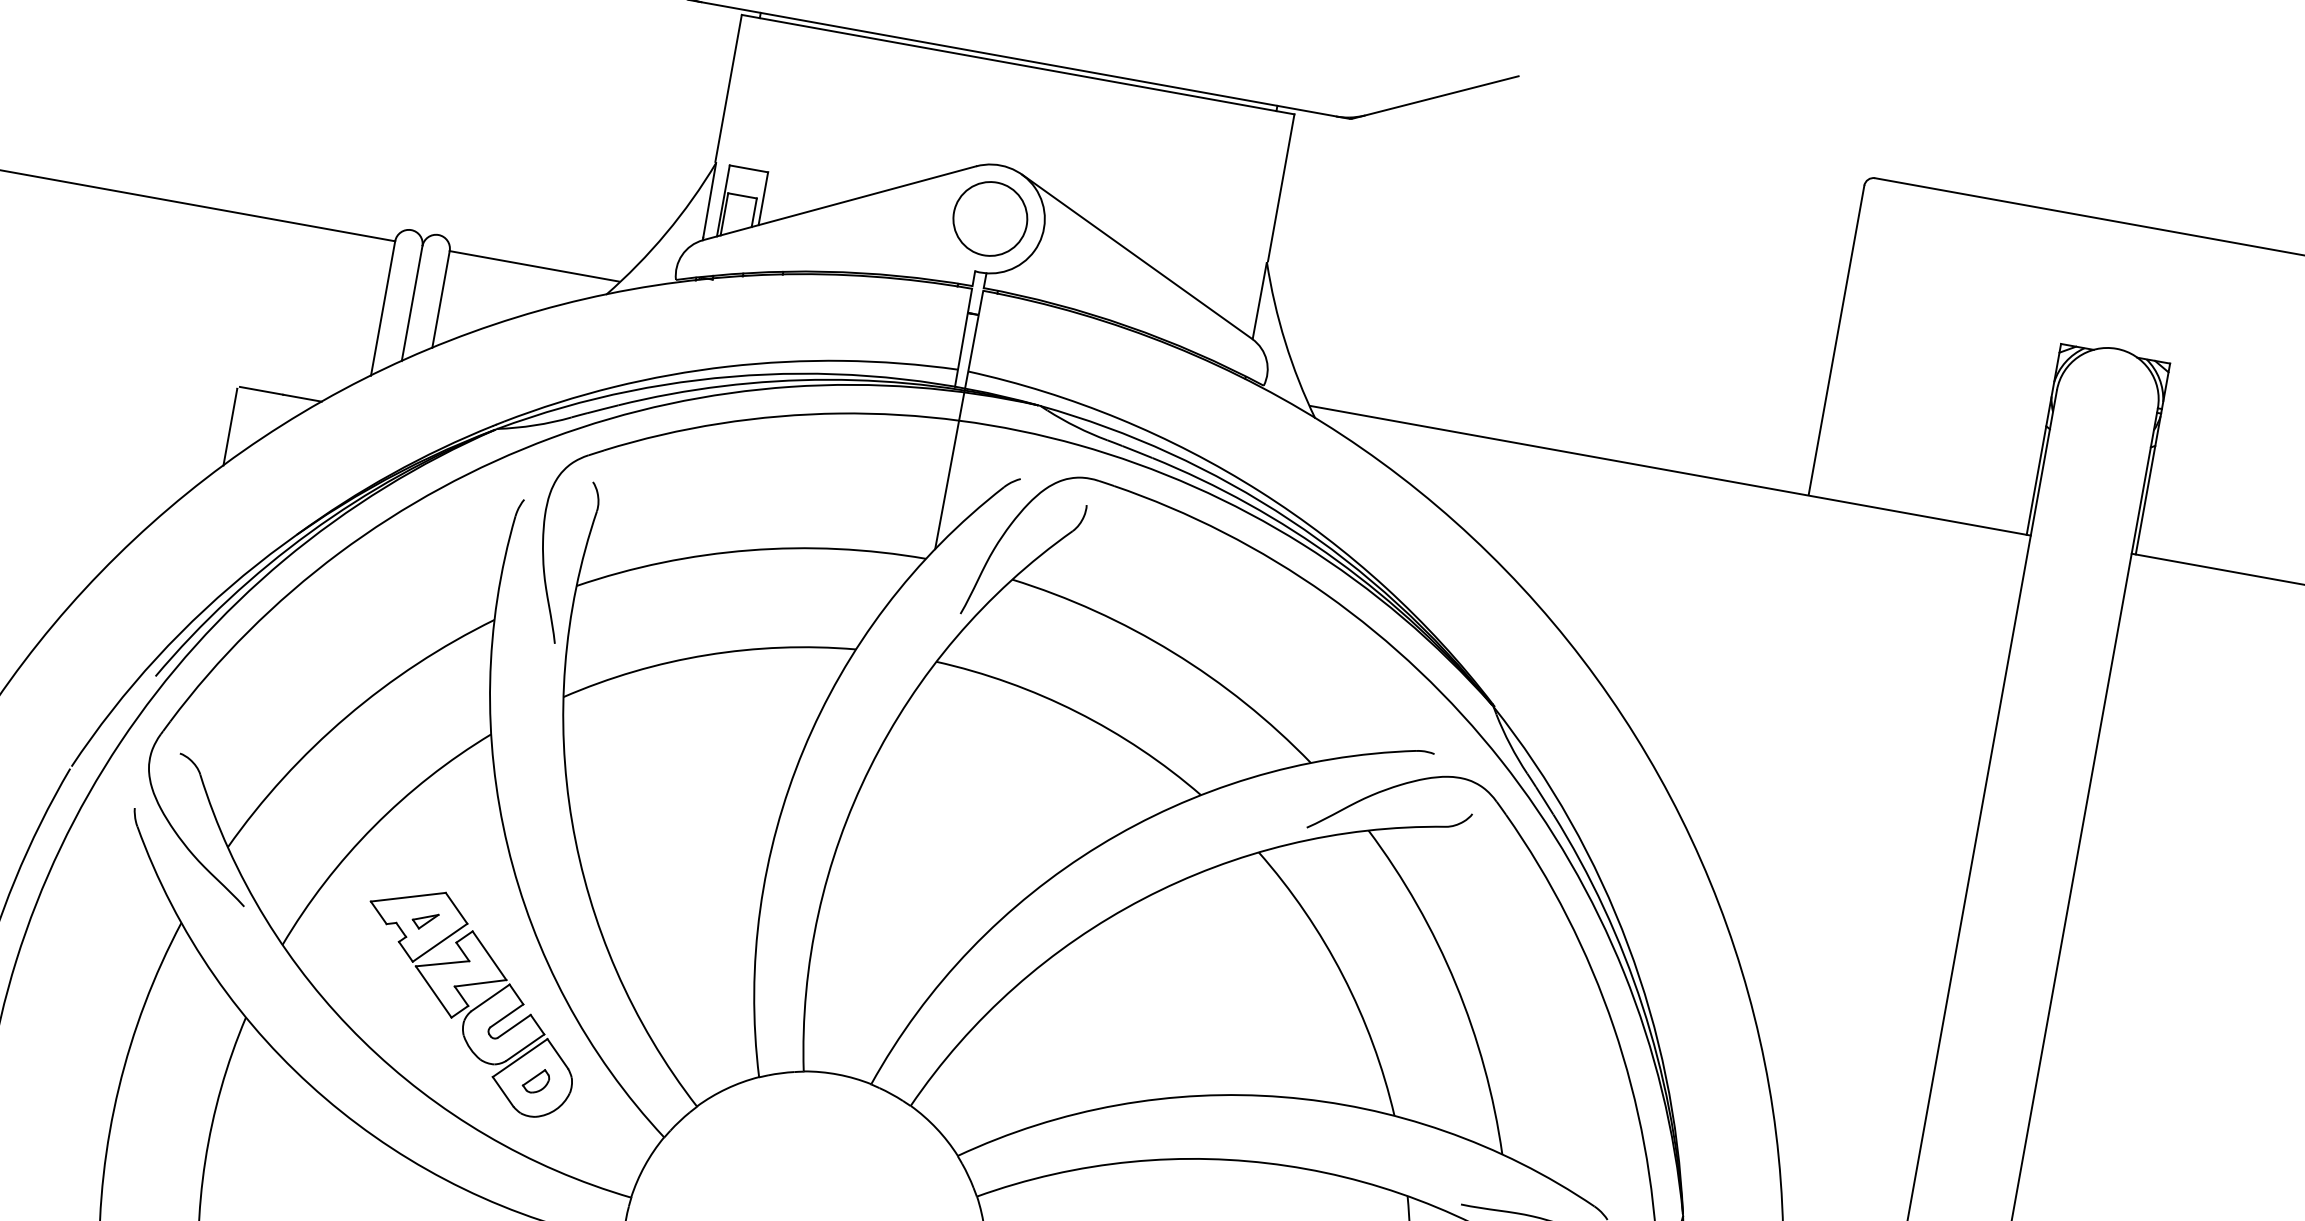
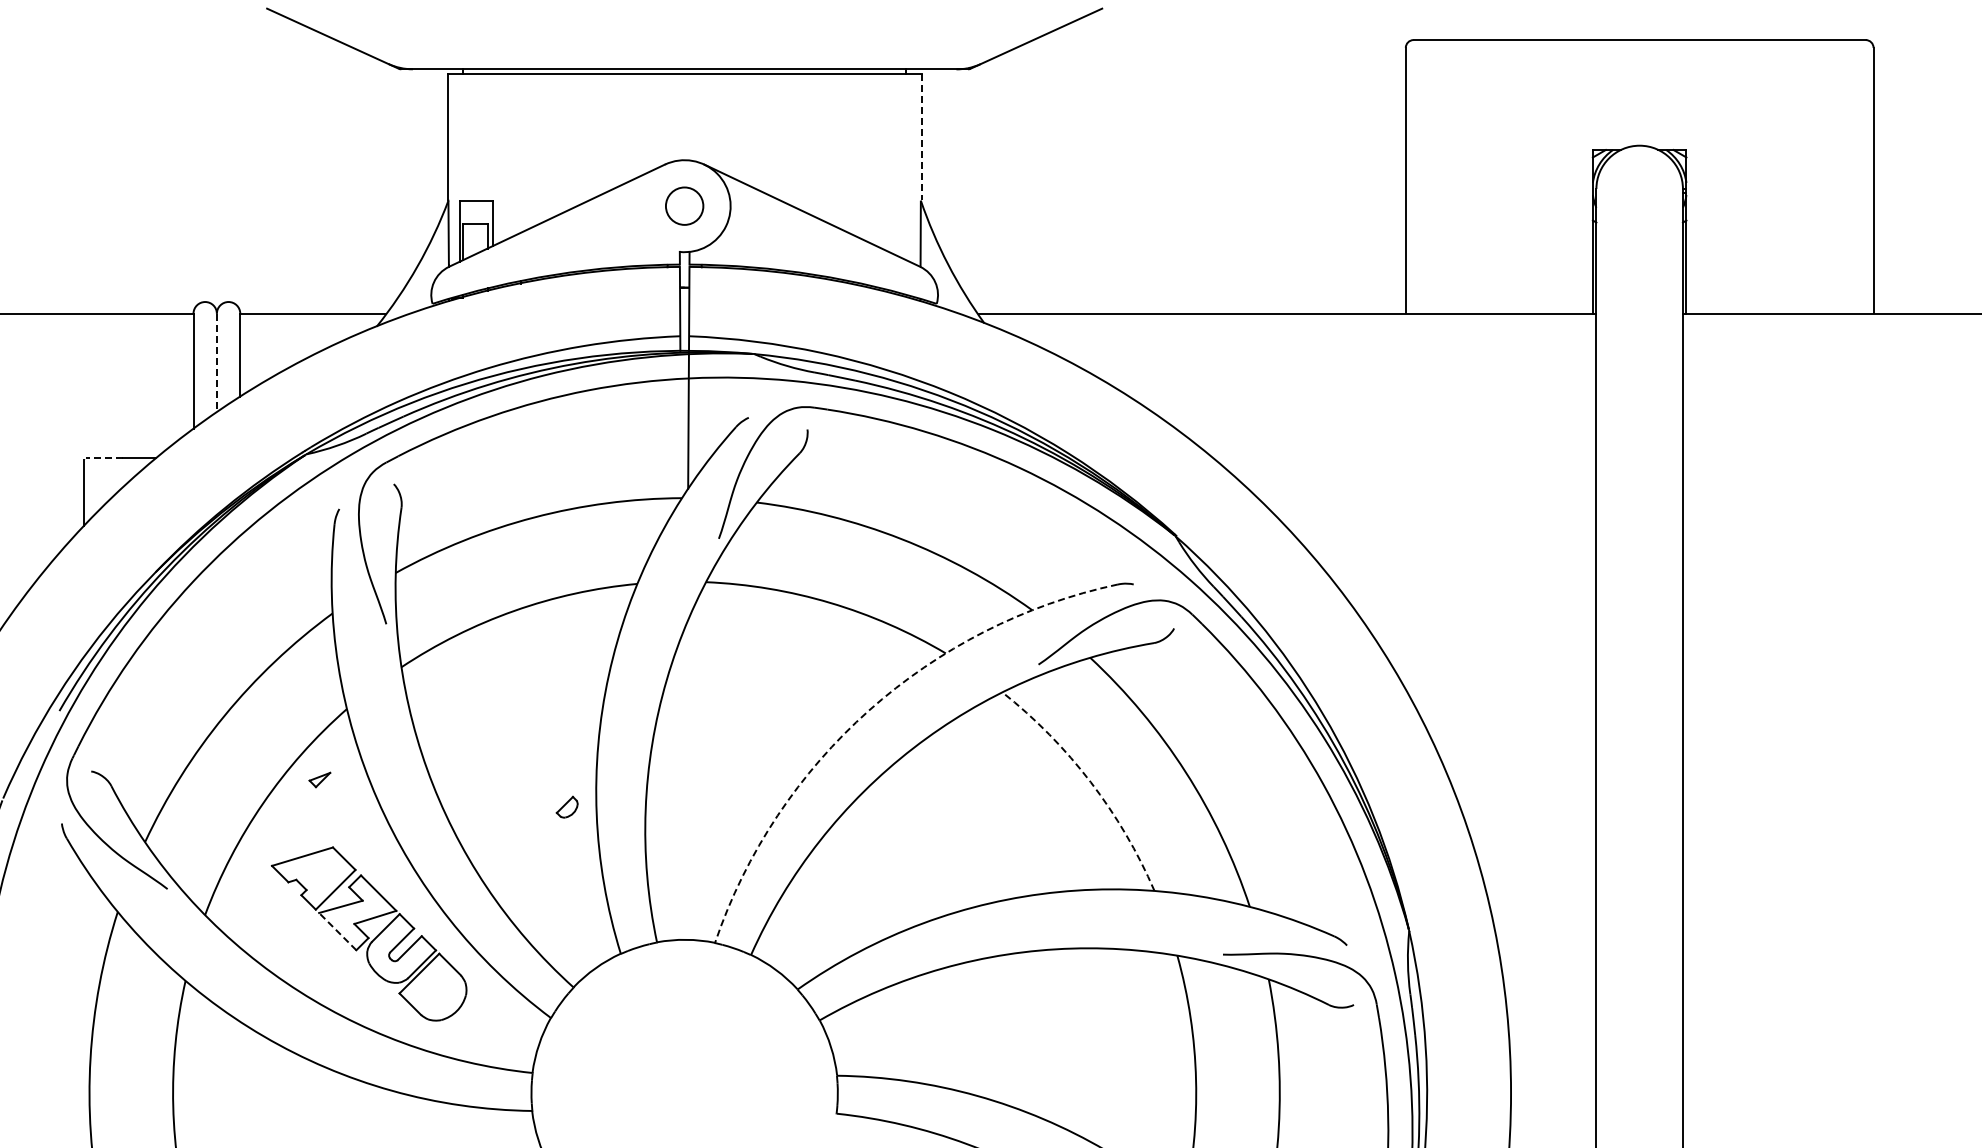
line: (1280, 188) -> (921, 137), solid -> dashed
circle: (990, 219) -> (684, 206), size x0.6
line: (411, 304) -> (216, 363), solid -> dashed
line: (261, 390) -> (104, 457), solid -> dashed
arc: (1100, 845) -> (869, 710), solid -> dashed
part: (424, 920) -> (319, 779), moved
arc: (1342, 976) -> (1090, 782), solid -> dashed
line: (433, 991) -> (337, 931), solid -> dashed
part: (535, 1079) -> (566, 806), moved

